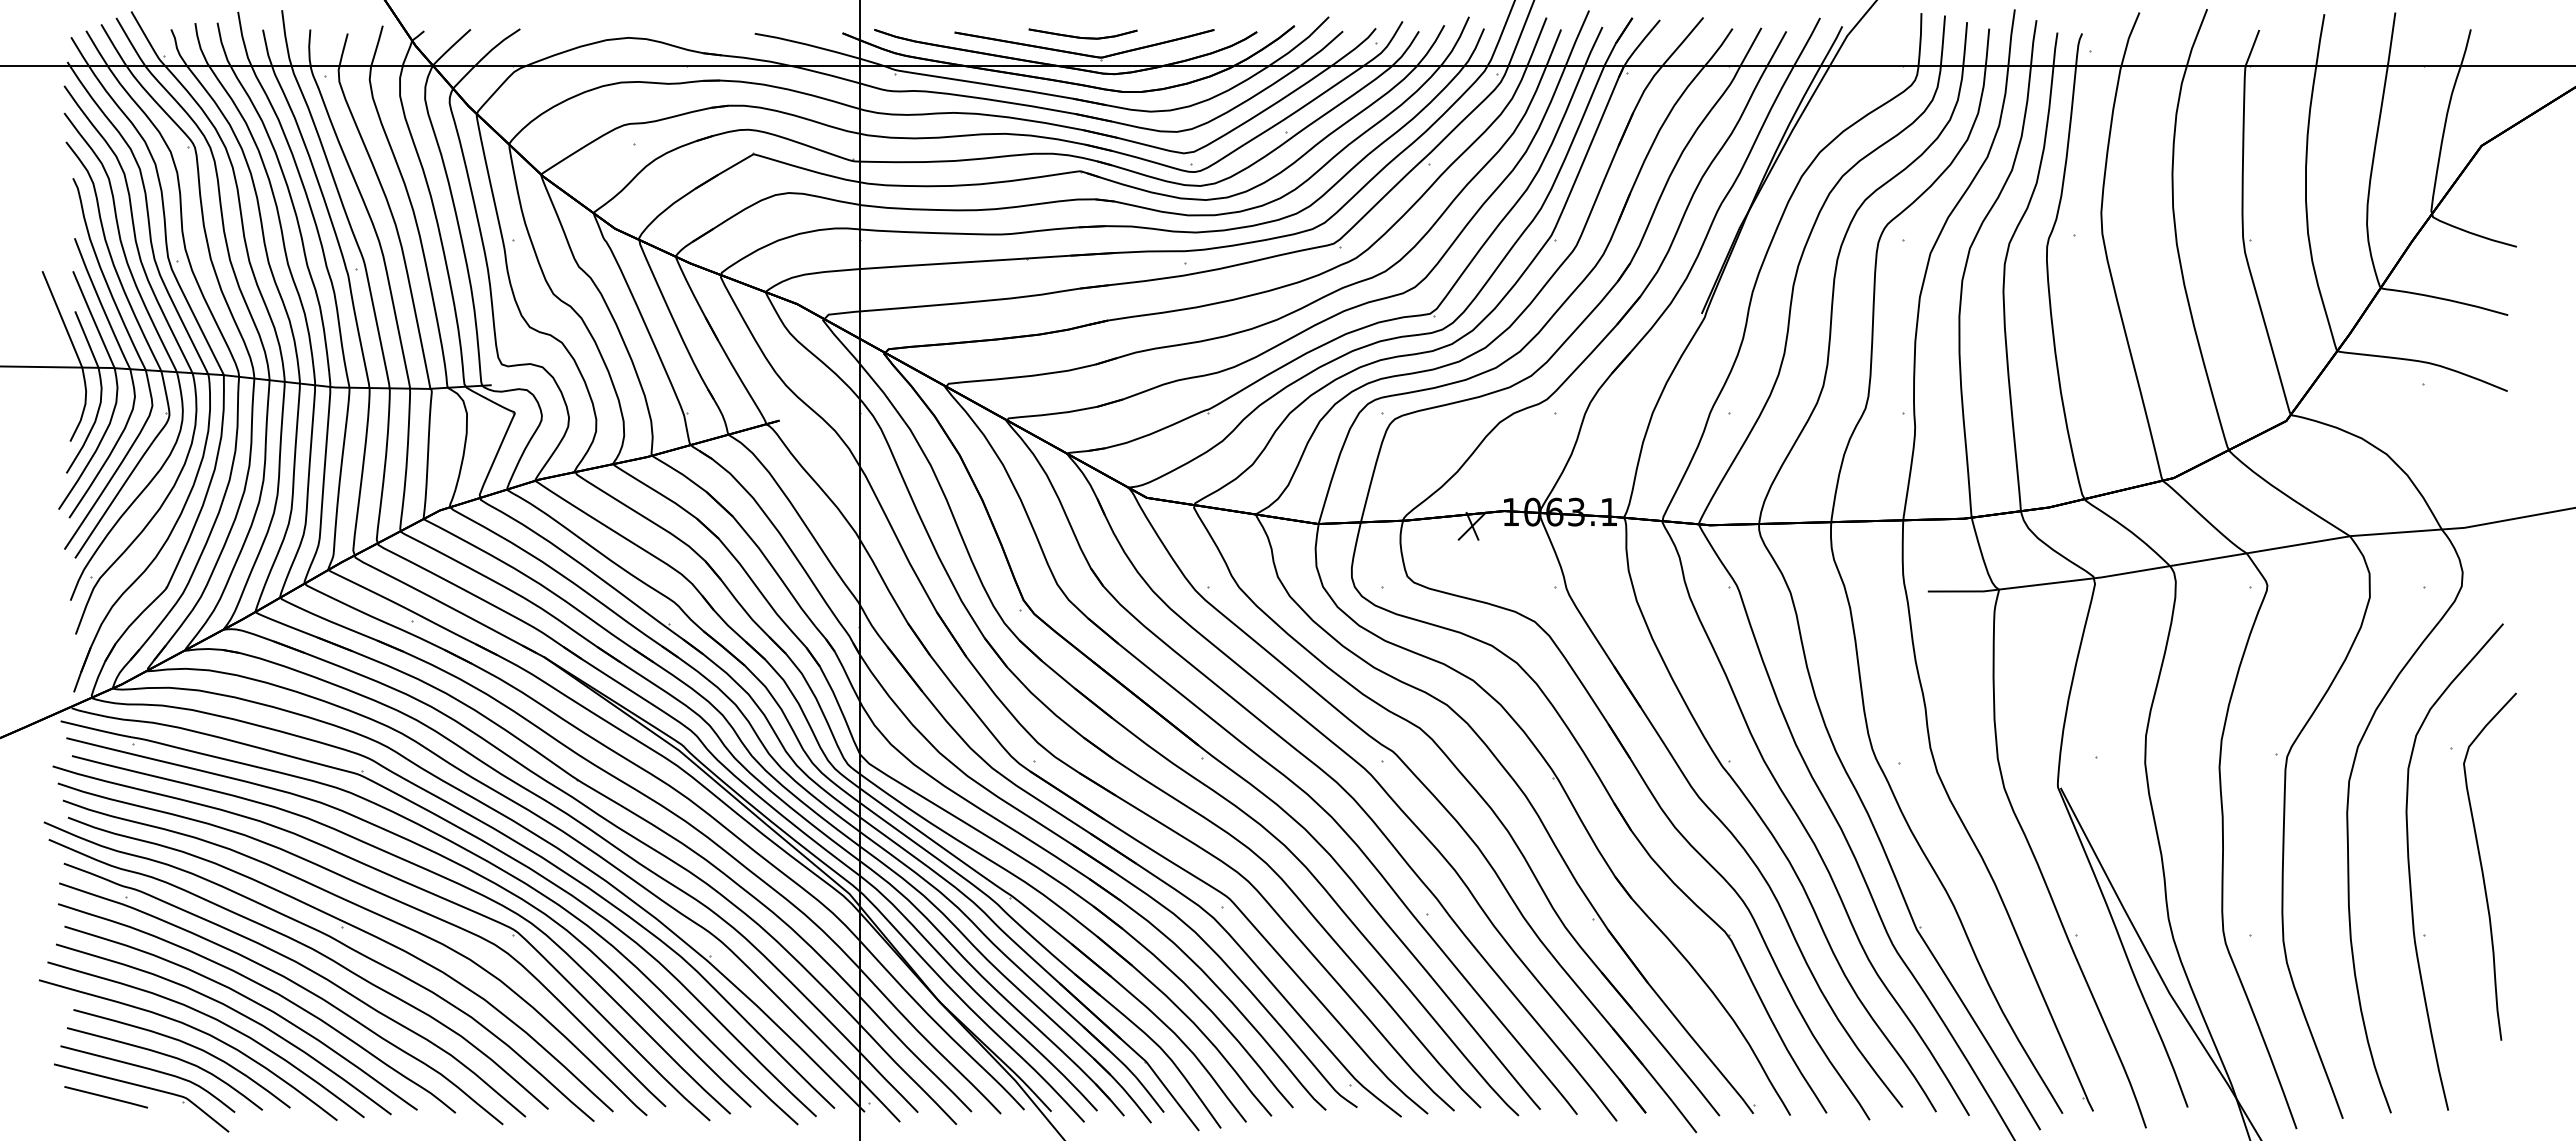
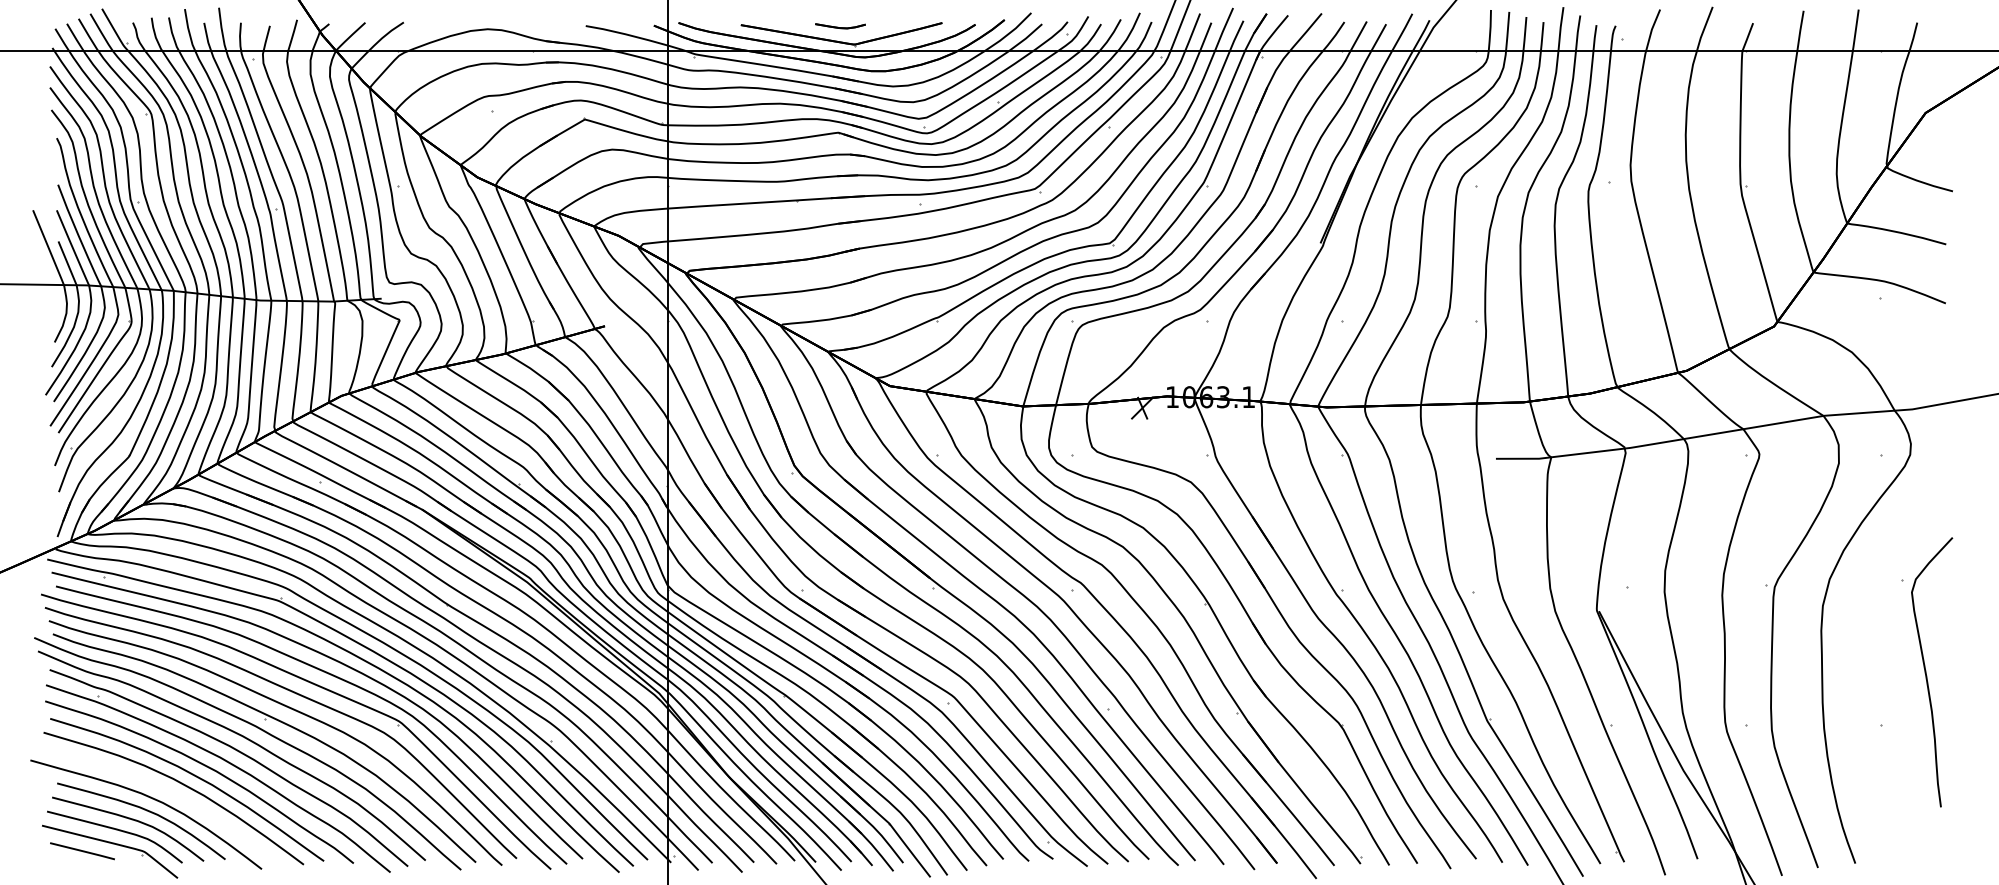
part: (1082, 33) -> (840, 25), size x0.6
curve: (2410, 869) -> (1870, 674), removed
curve: (215, 1020) -> (167, 791), removed

